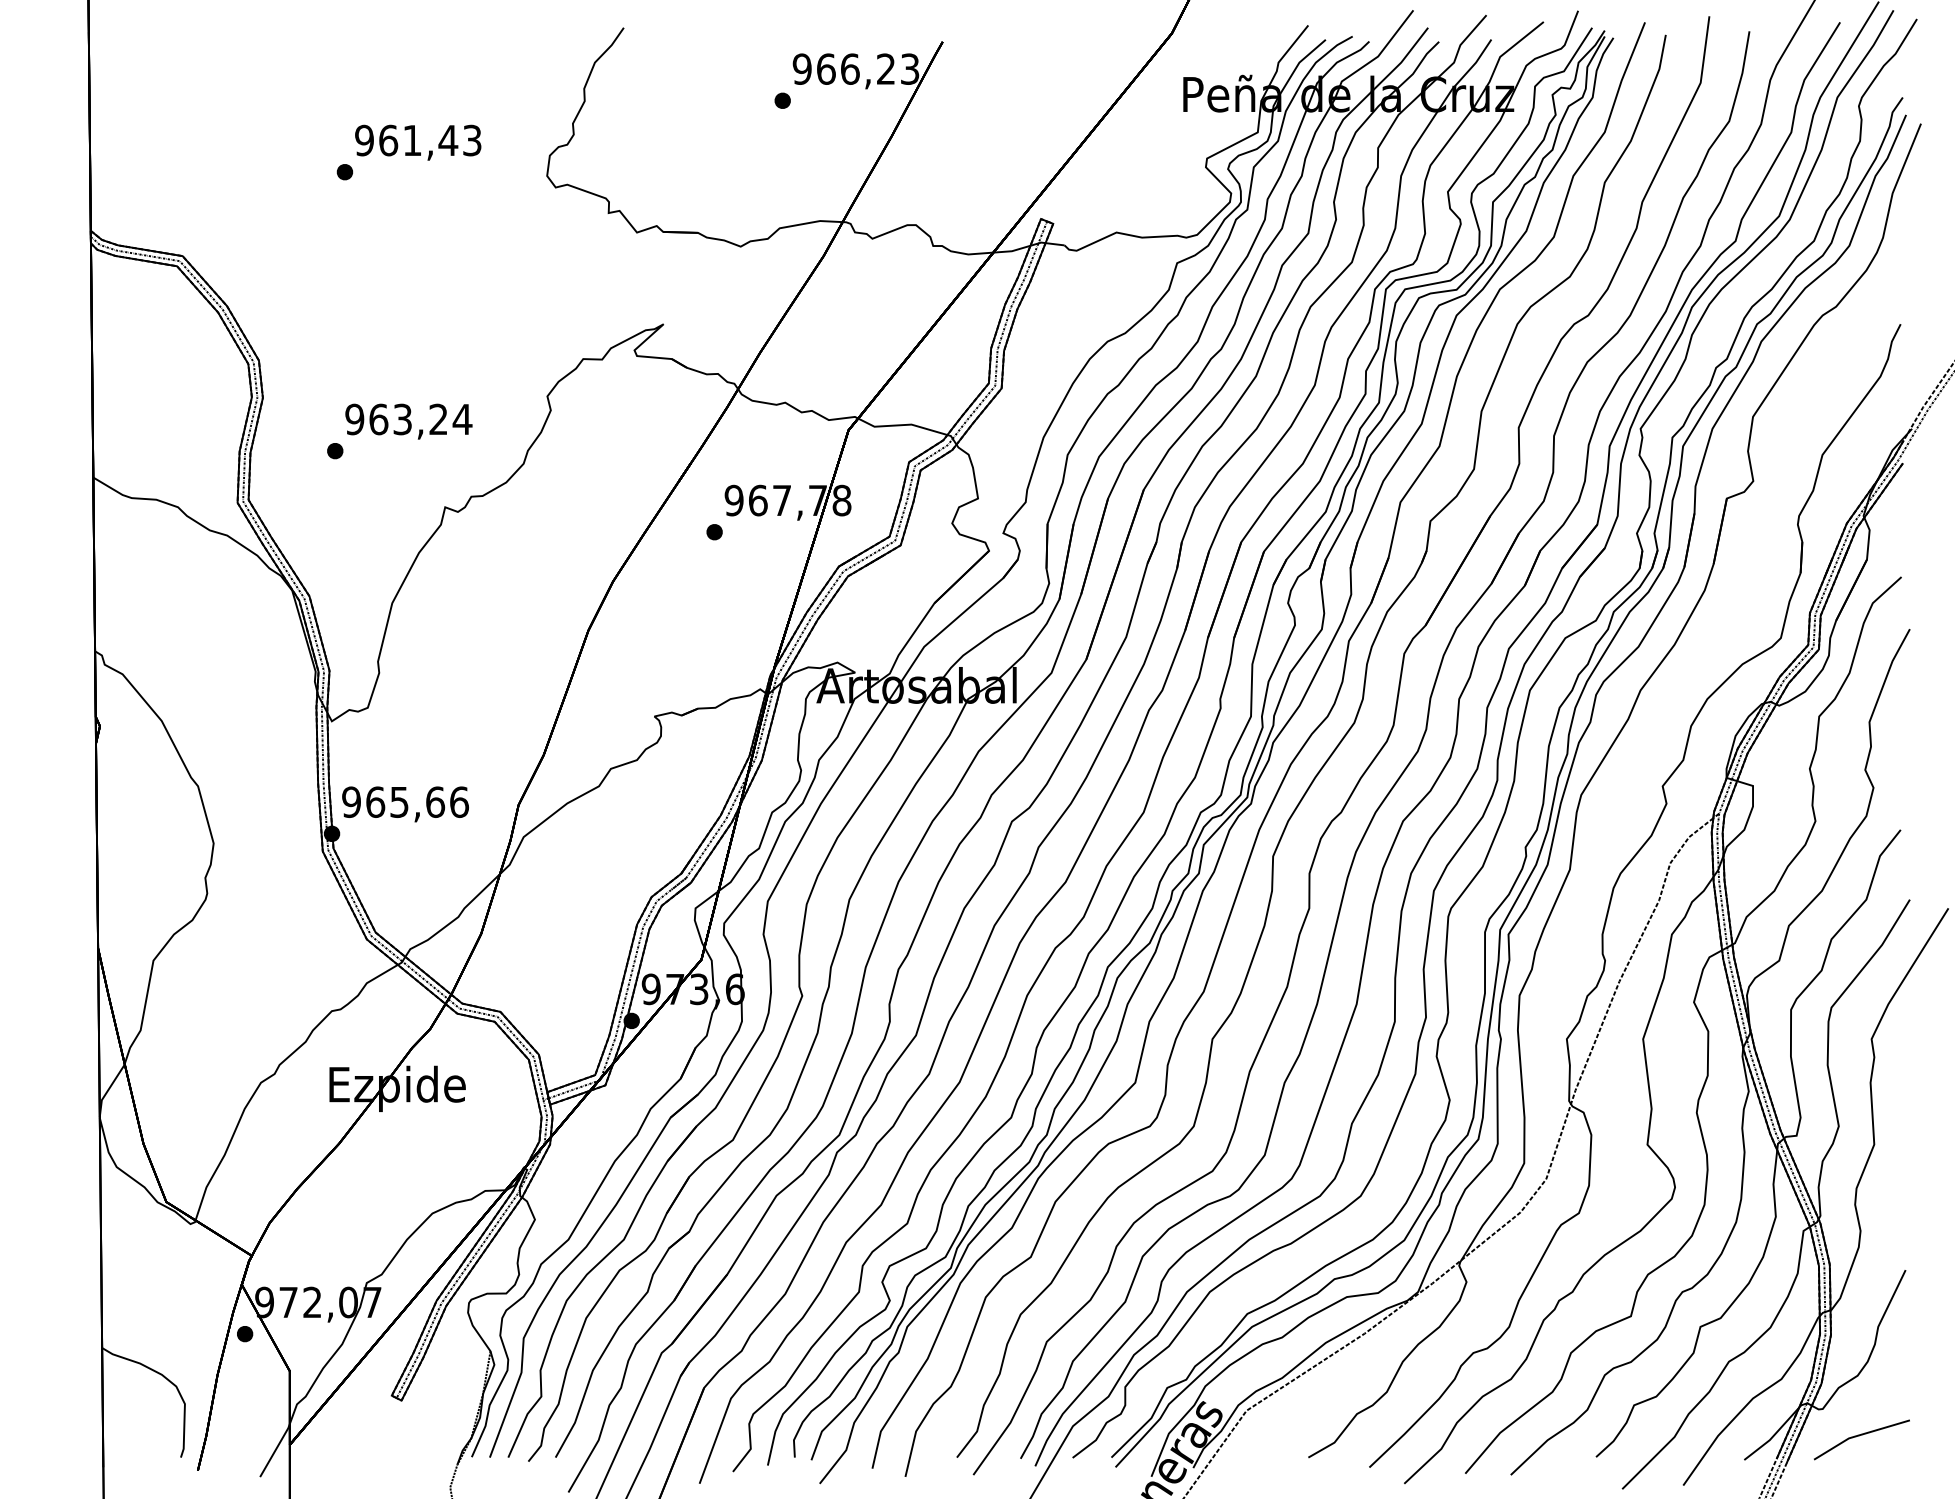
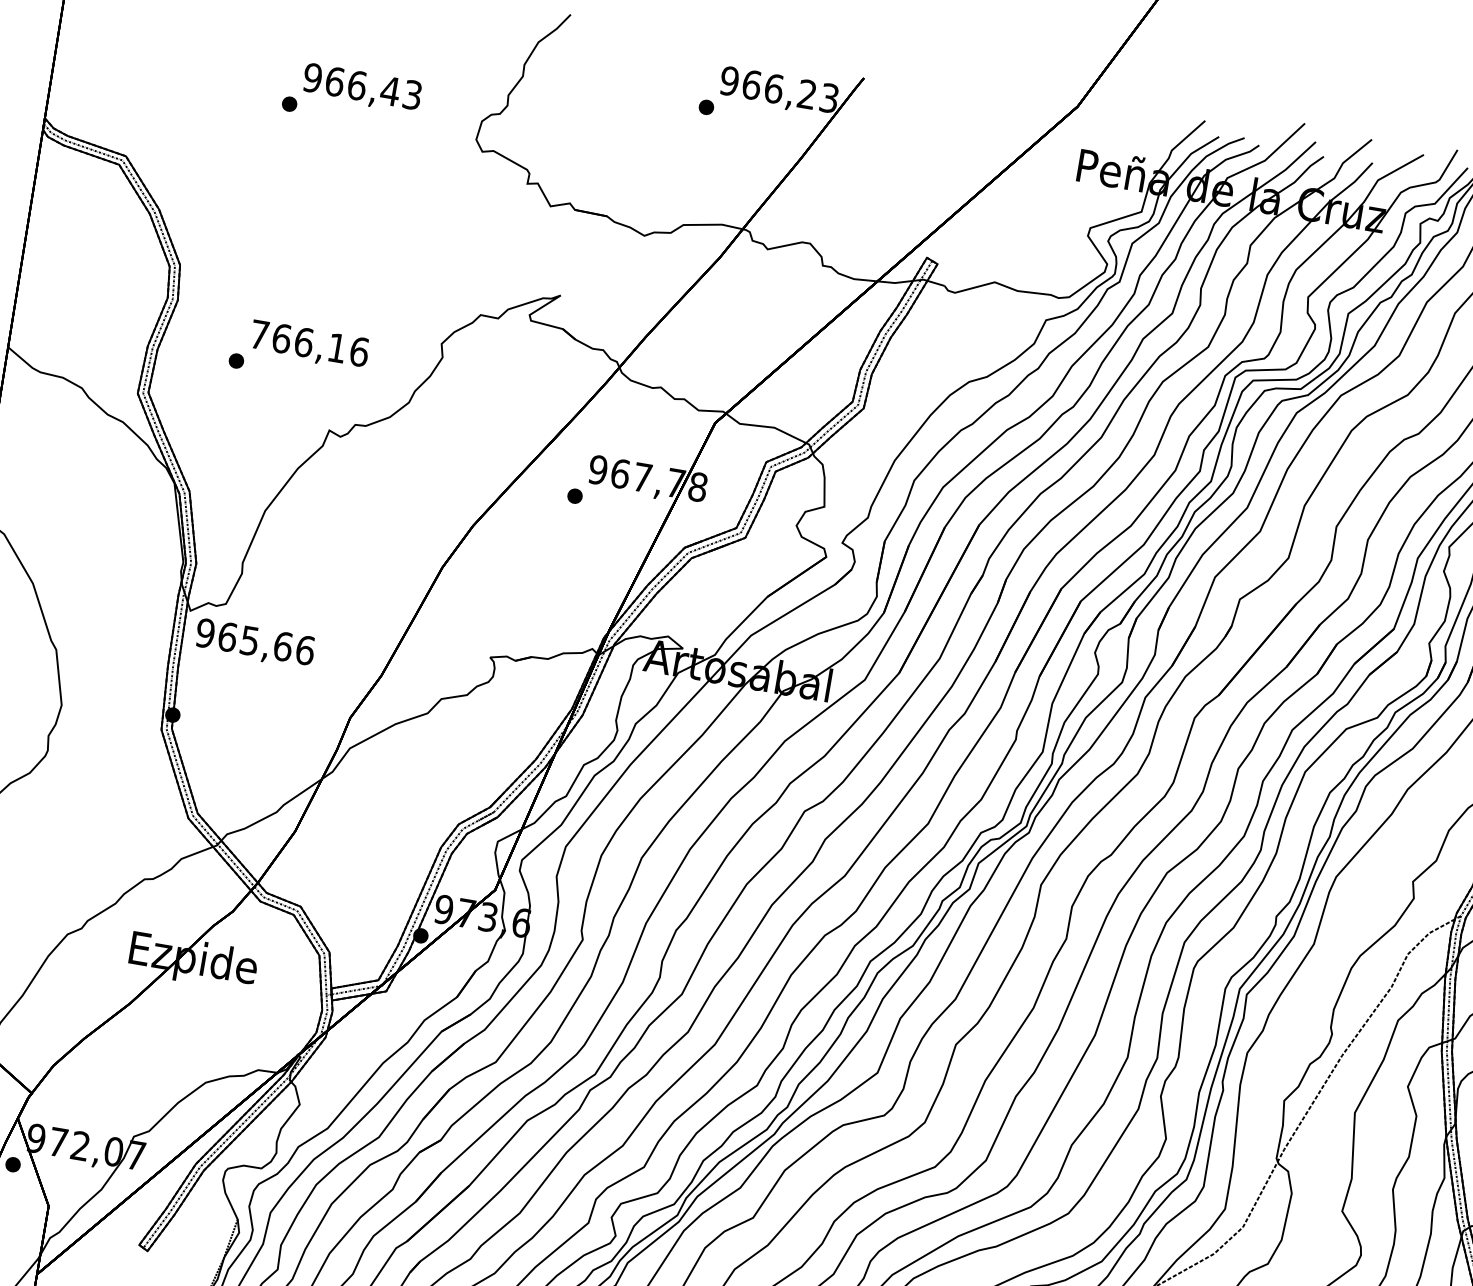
text: (412, 140) -> (357, 85), 961,43 -> 966,43
text: (408, 419) -> (309, 343), 963,24 -> 766,16
text: (405, 804) -> (255, 643), moved

